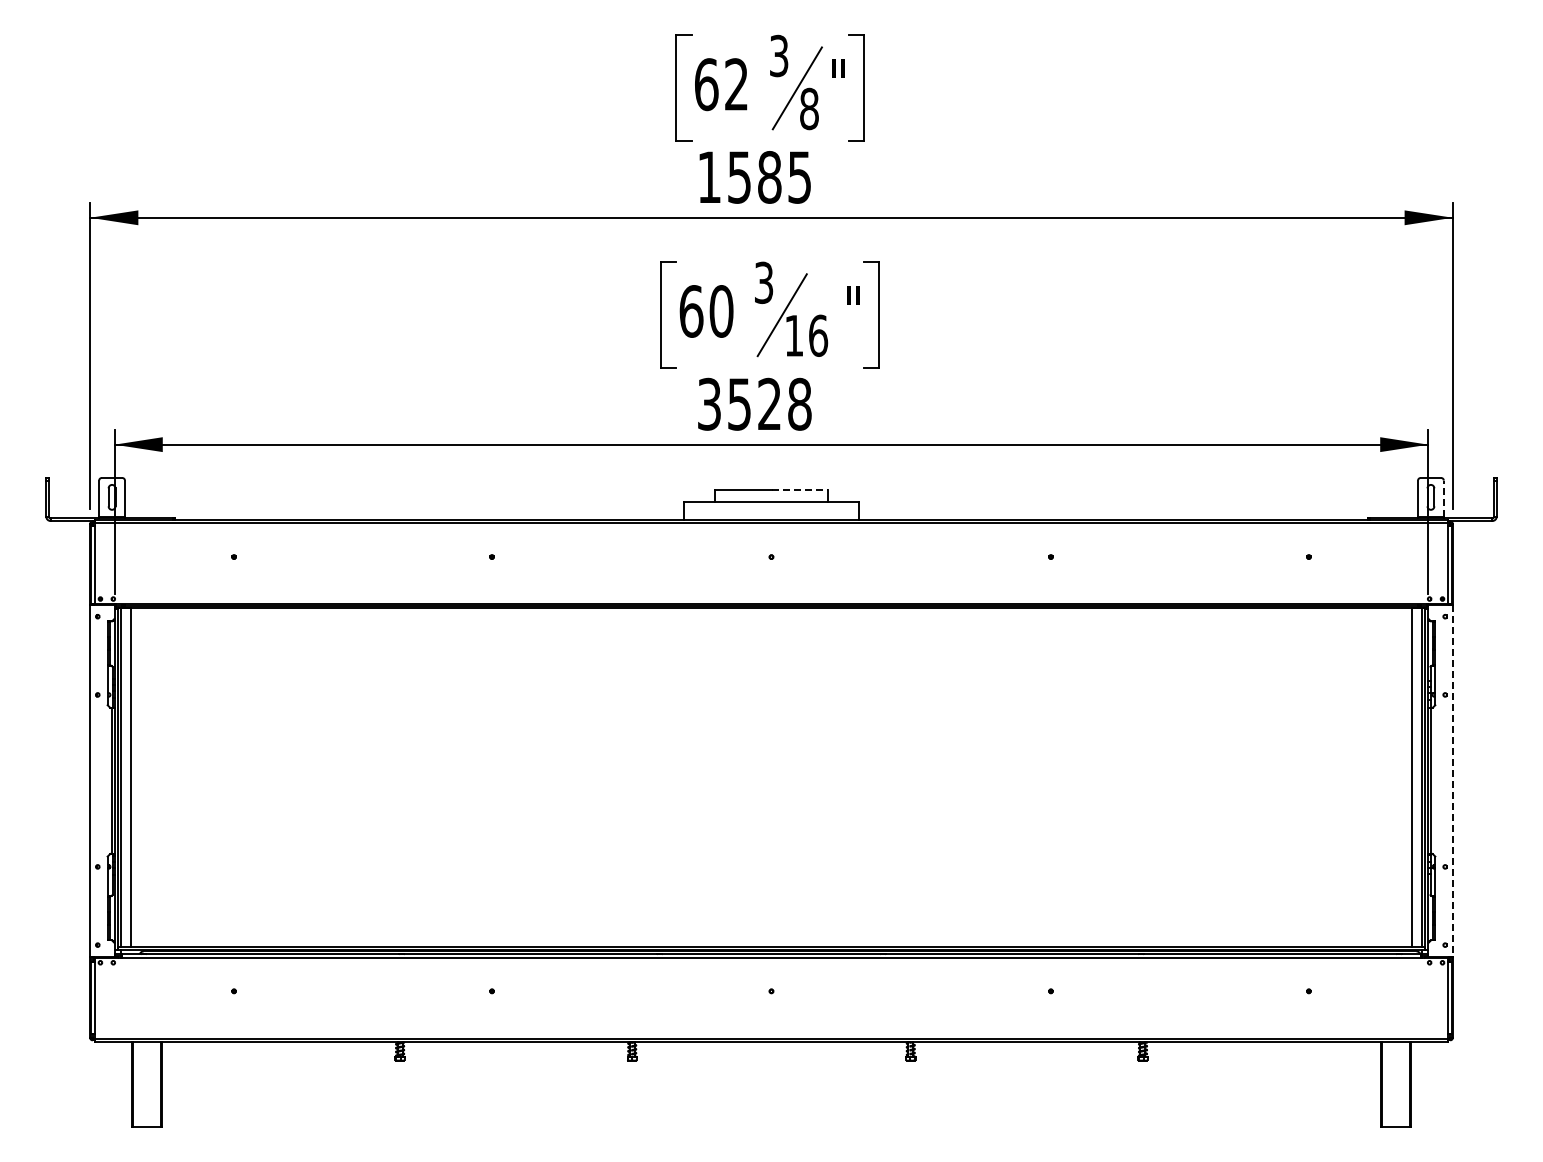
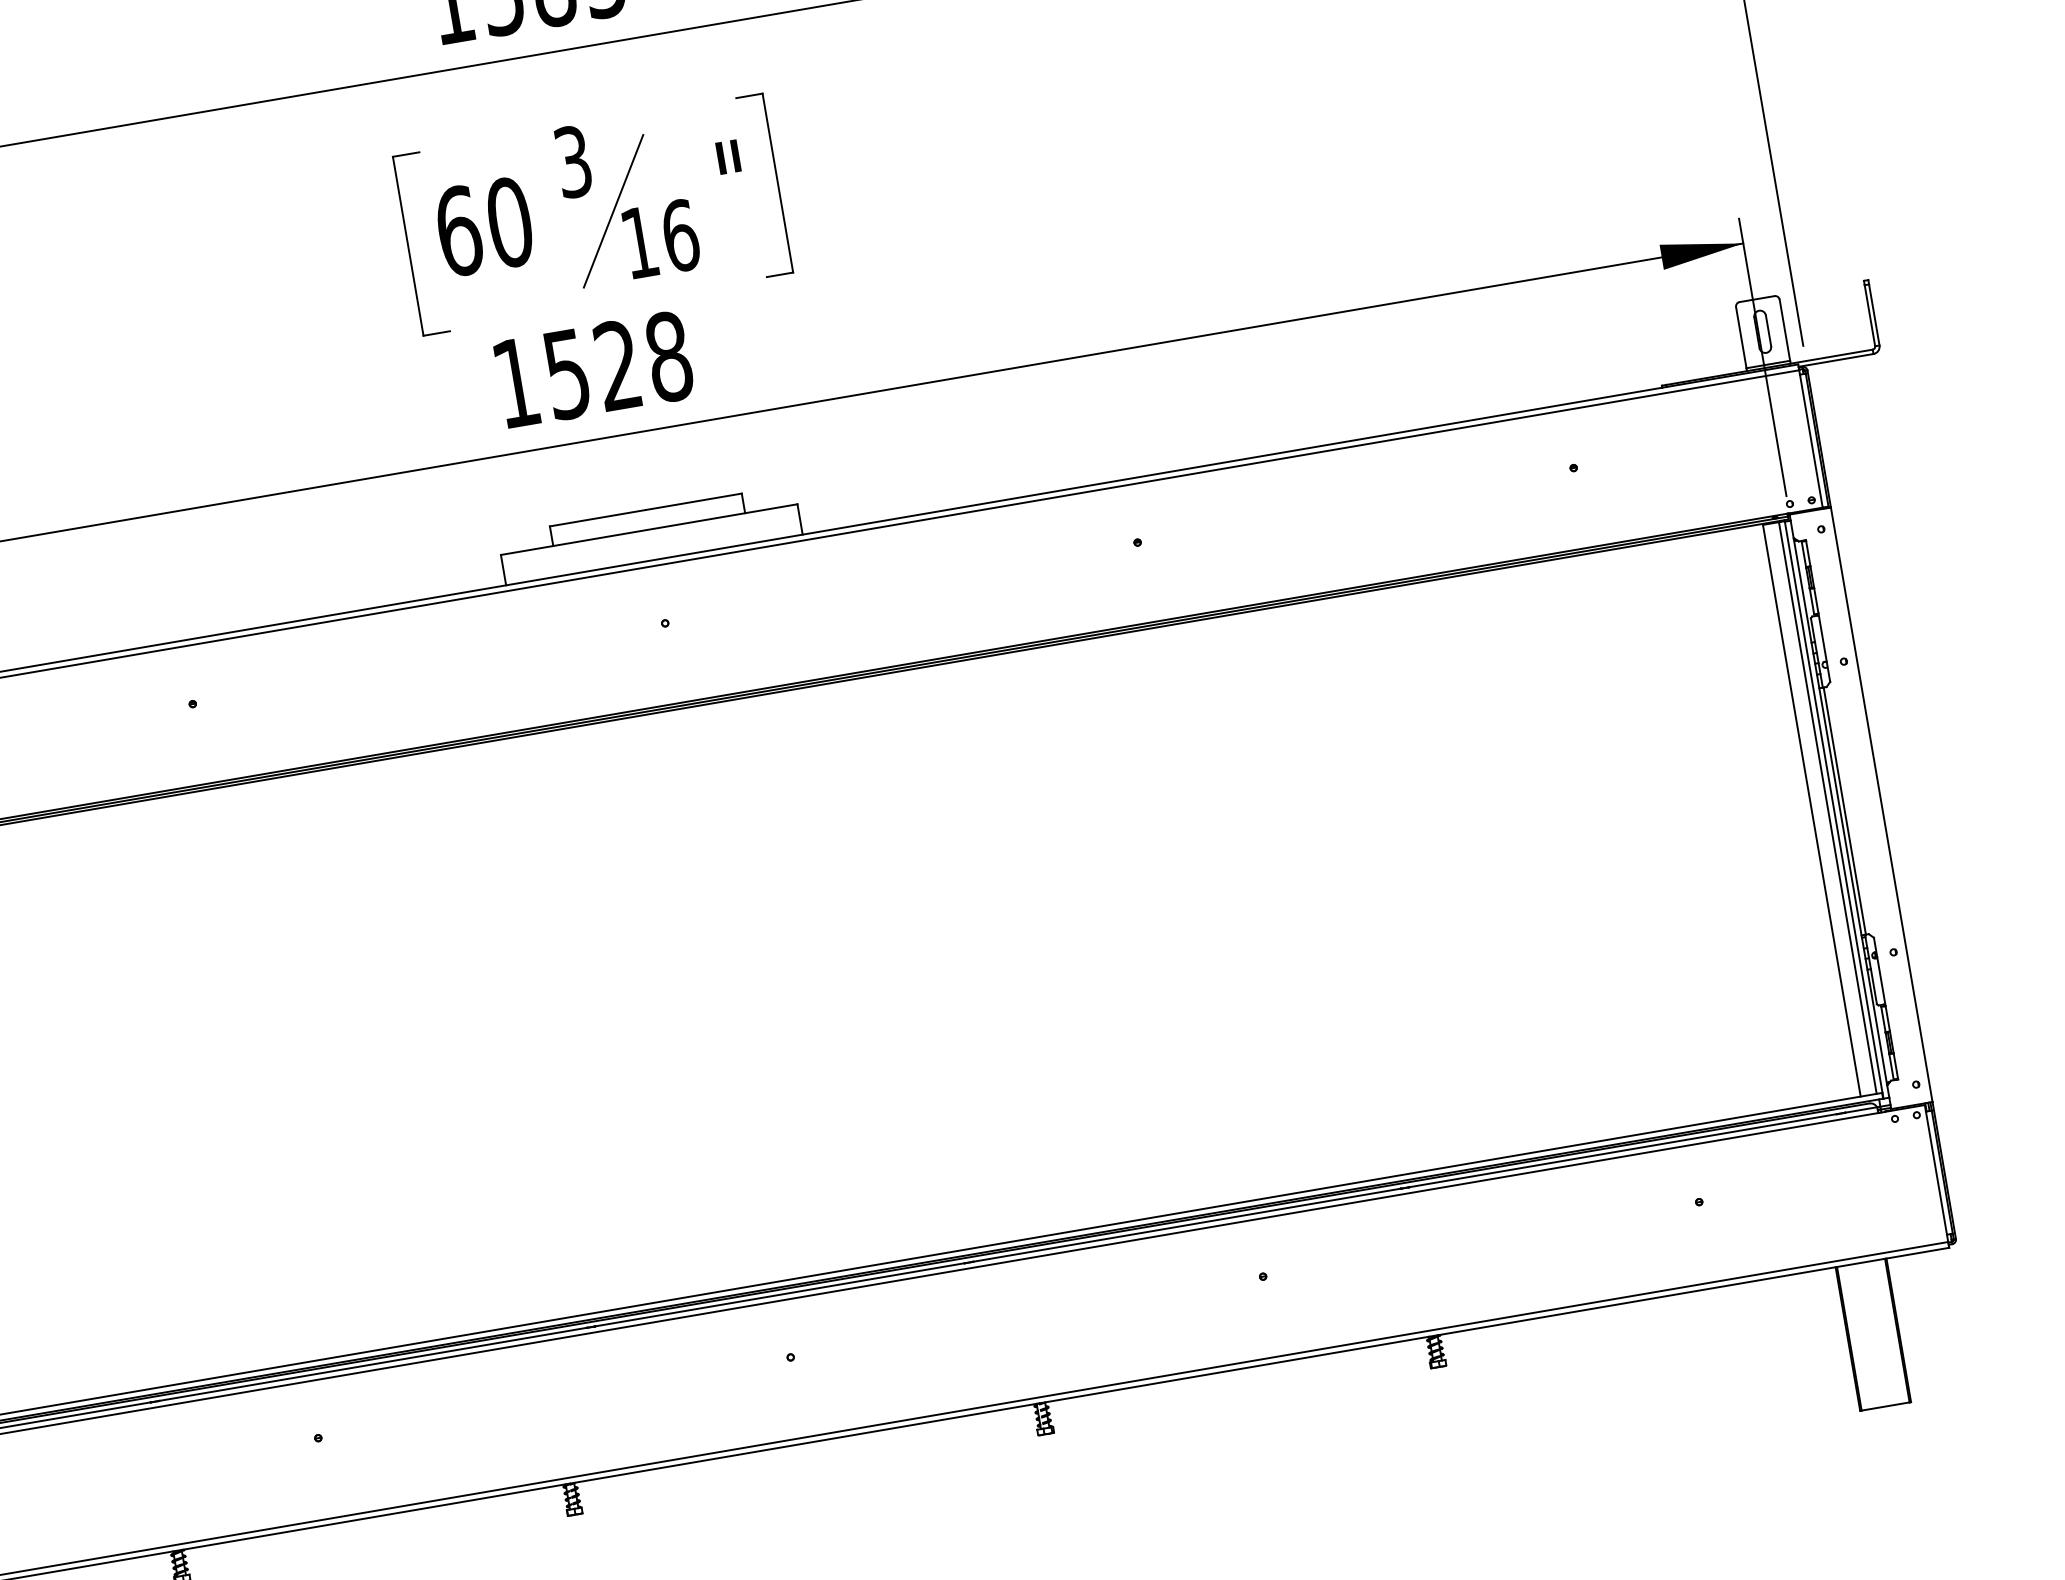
text: (709, 403) -> (516, 381), 3528 -> 1528
line: (800, 490) -> (695, 502), dashed -> solid
line: (1443, 498) -> (1784, 330), dashed -> solid
line: (1452, 780) -> (1881, 804), dashed -> solid

